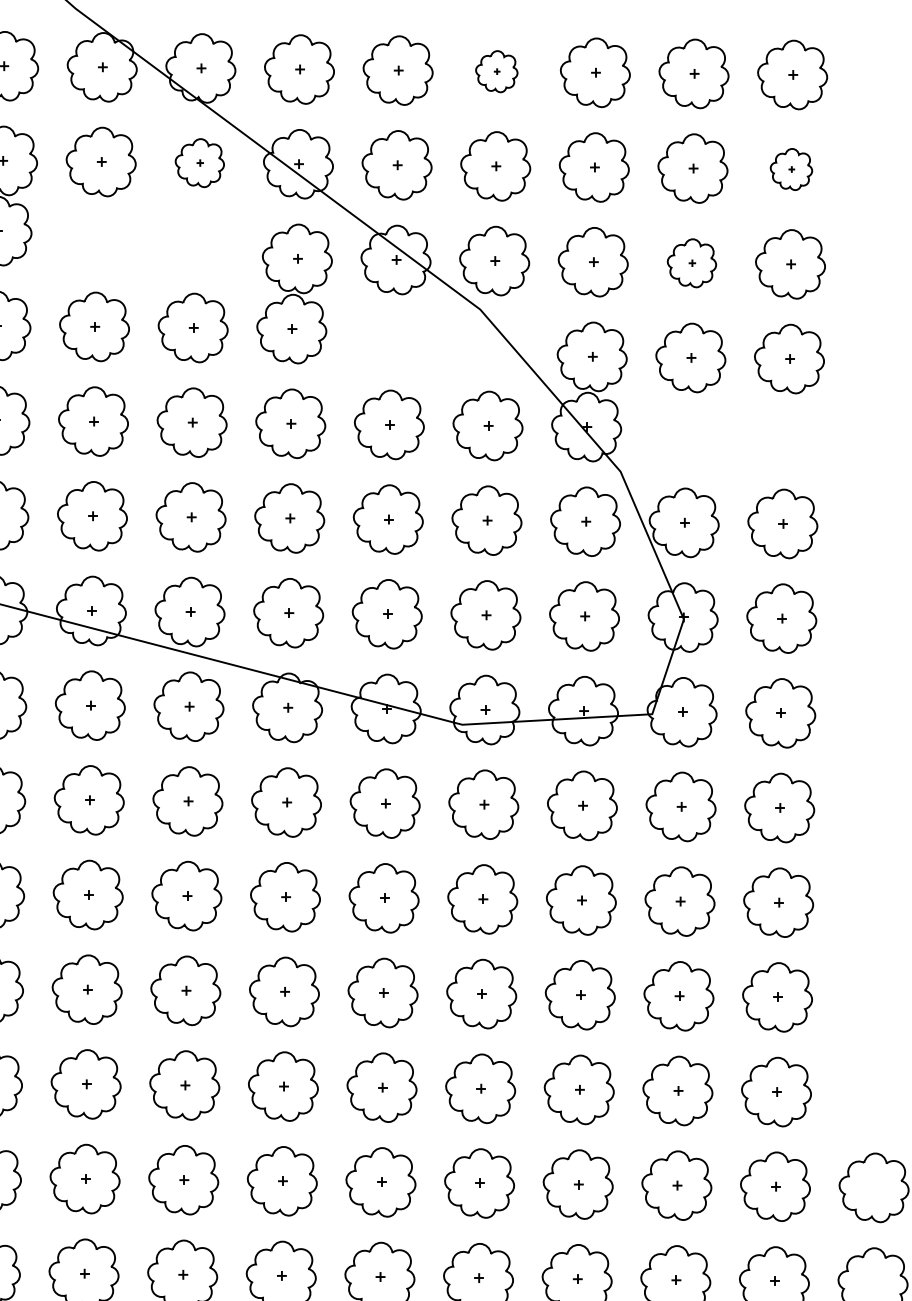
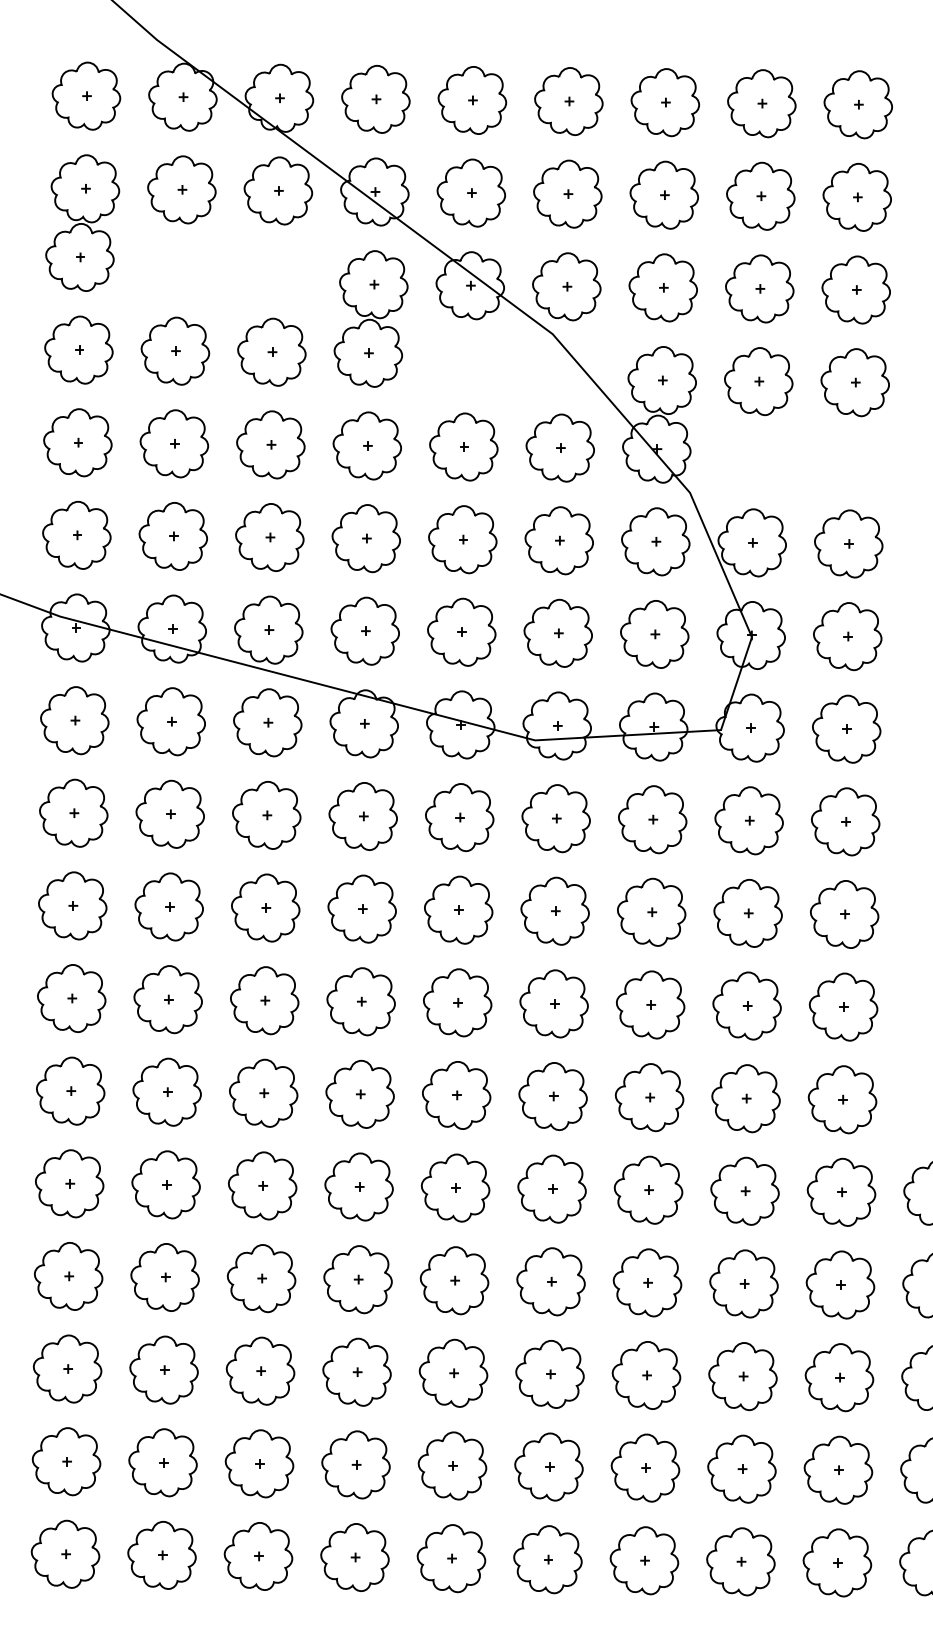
part: (496, 71) -> (568, 101), size x1.67
part: (199, 162) -> (278, 190), size x1.43
part: (790, 168) -> (856, 196), size x1.67
part: (691, 262) -> (759, 288), size x1.43

